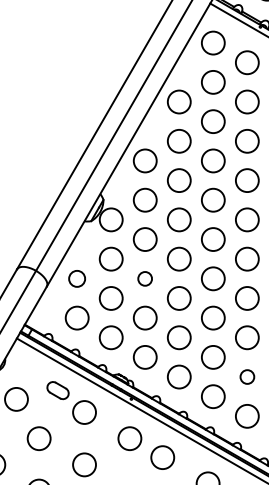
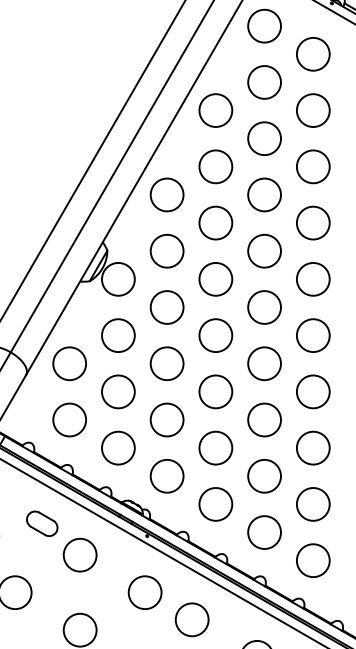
circle: (76, 278) -> (68, 363), size x1.43
circle: (144, 278) -> (166, 363), size x1.67
circle: (247, 376) -> (313, 503), size x1.67

